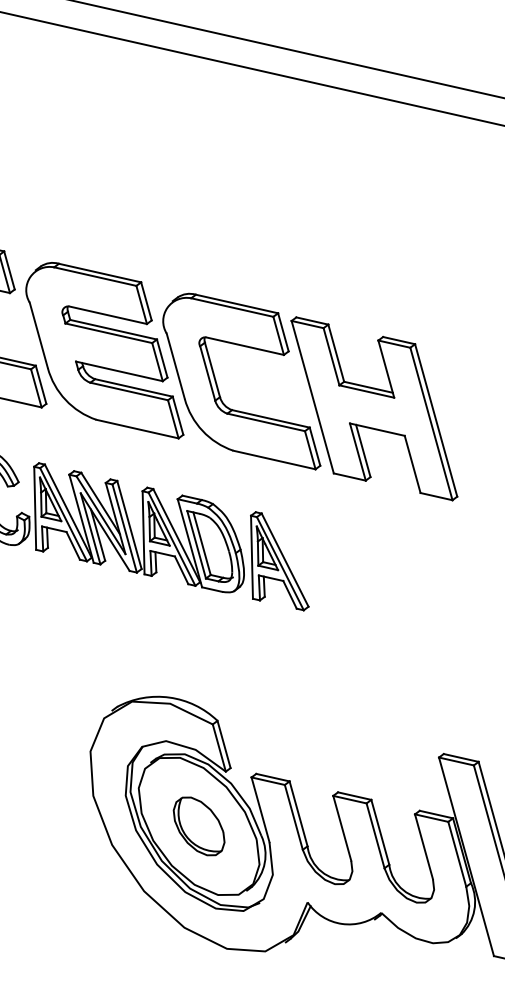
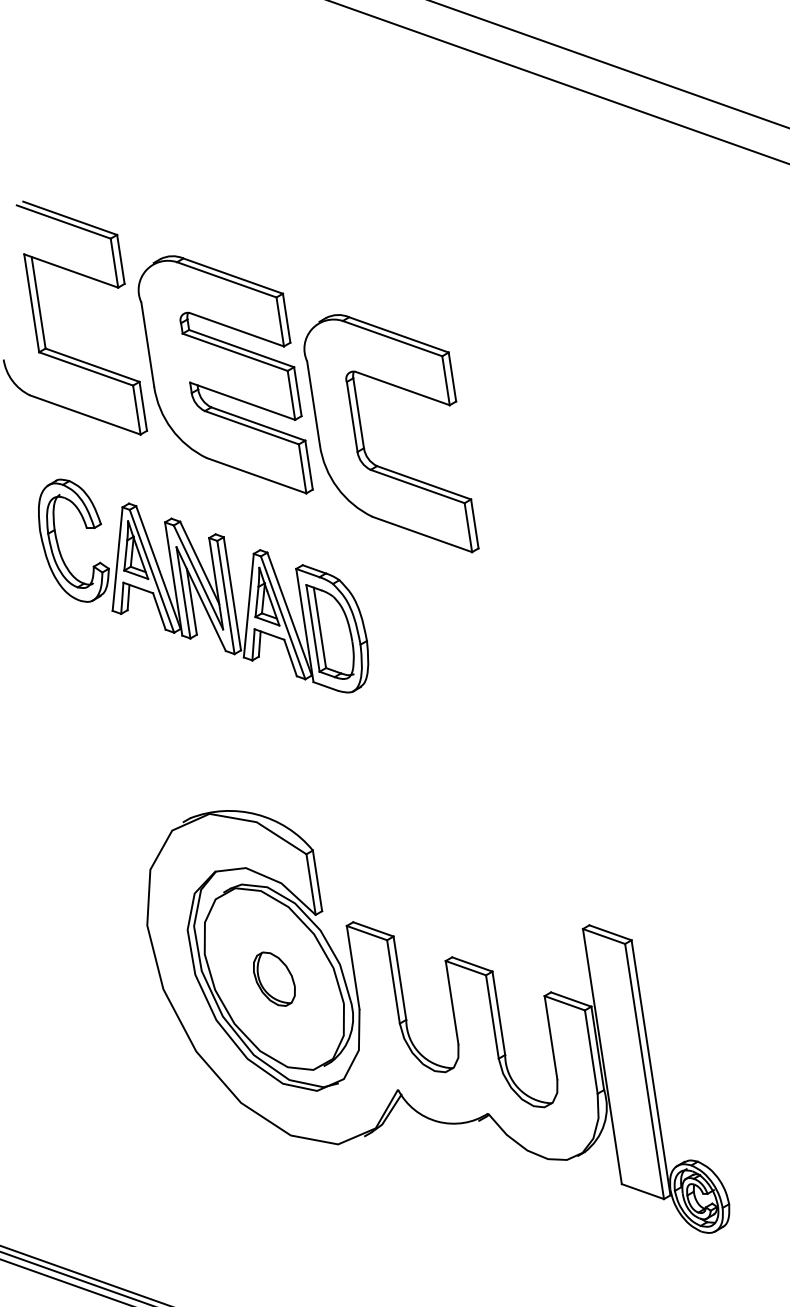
part: (374, 408) -> (554, 485), removed
part: (276, 561) -> (409, 660), removed
part: (199, 826) -> (274, 979), size x0.7

